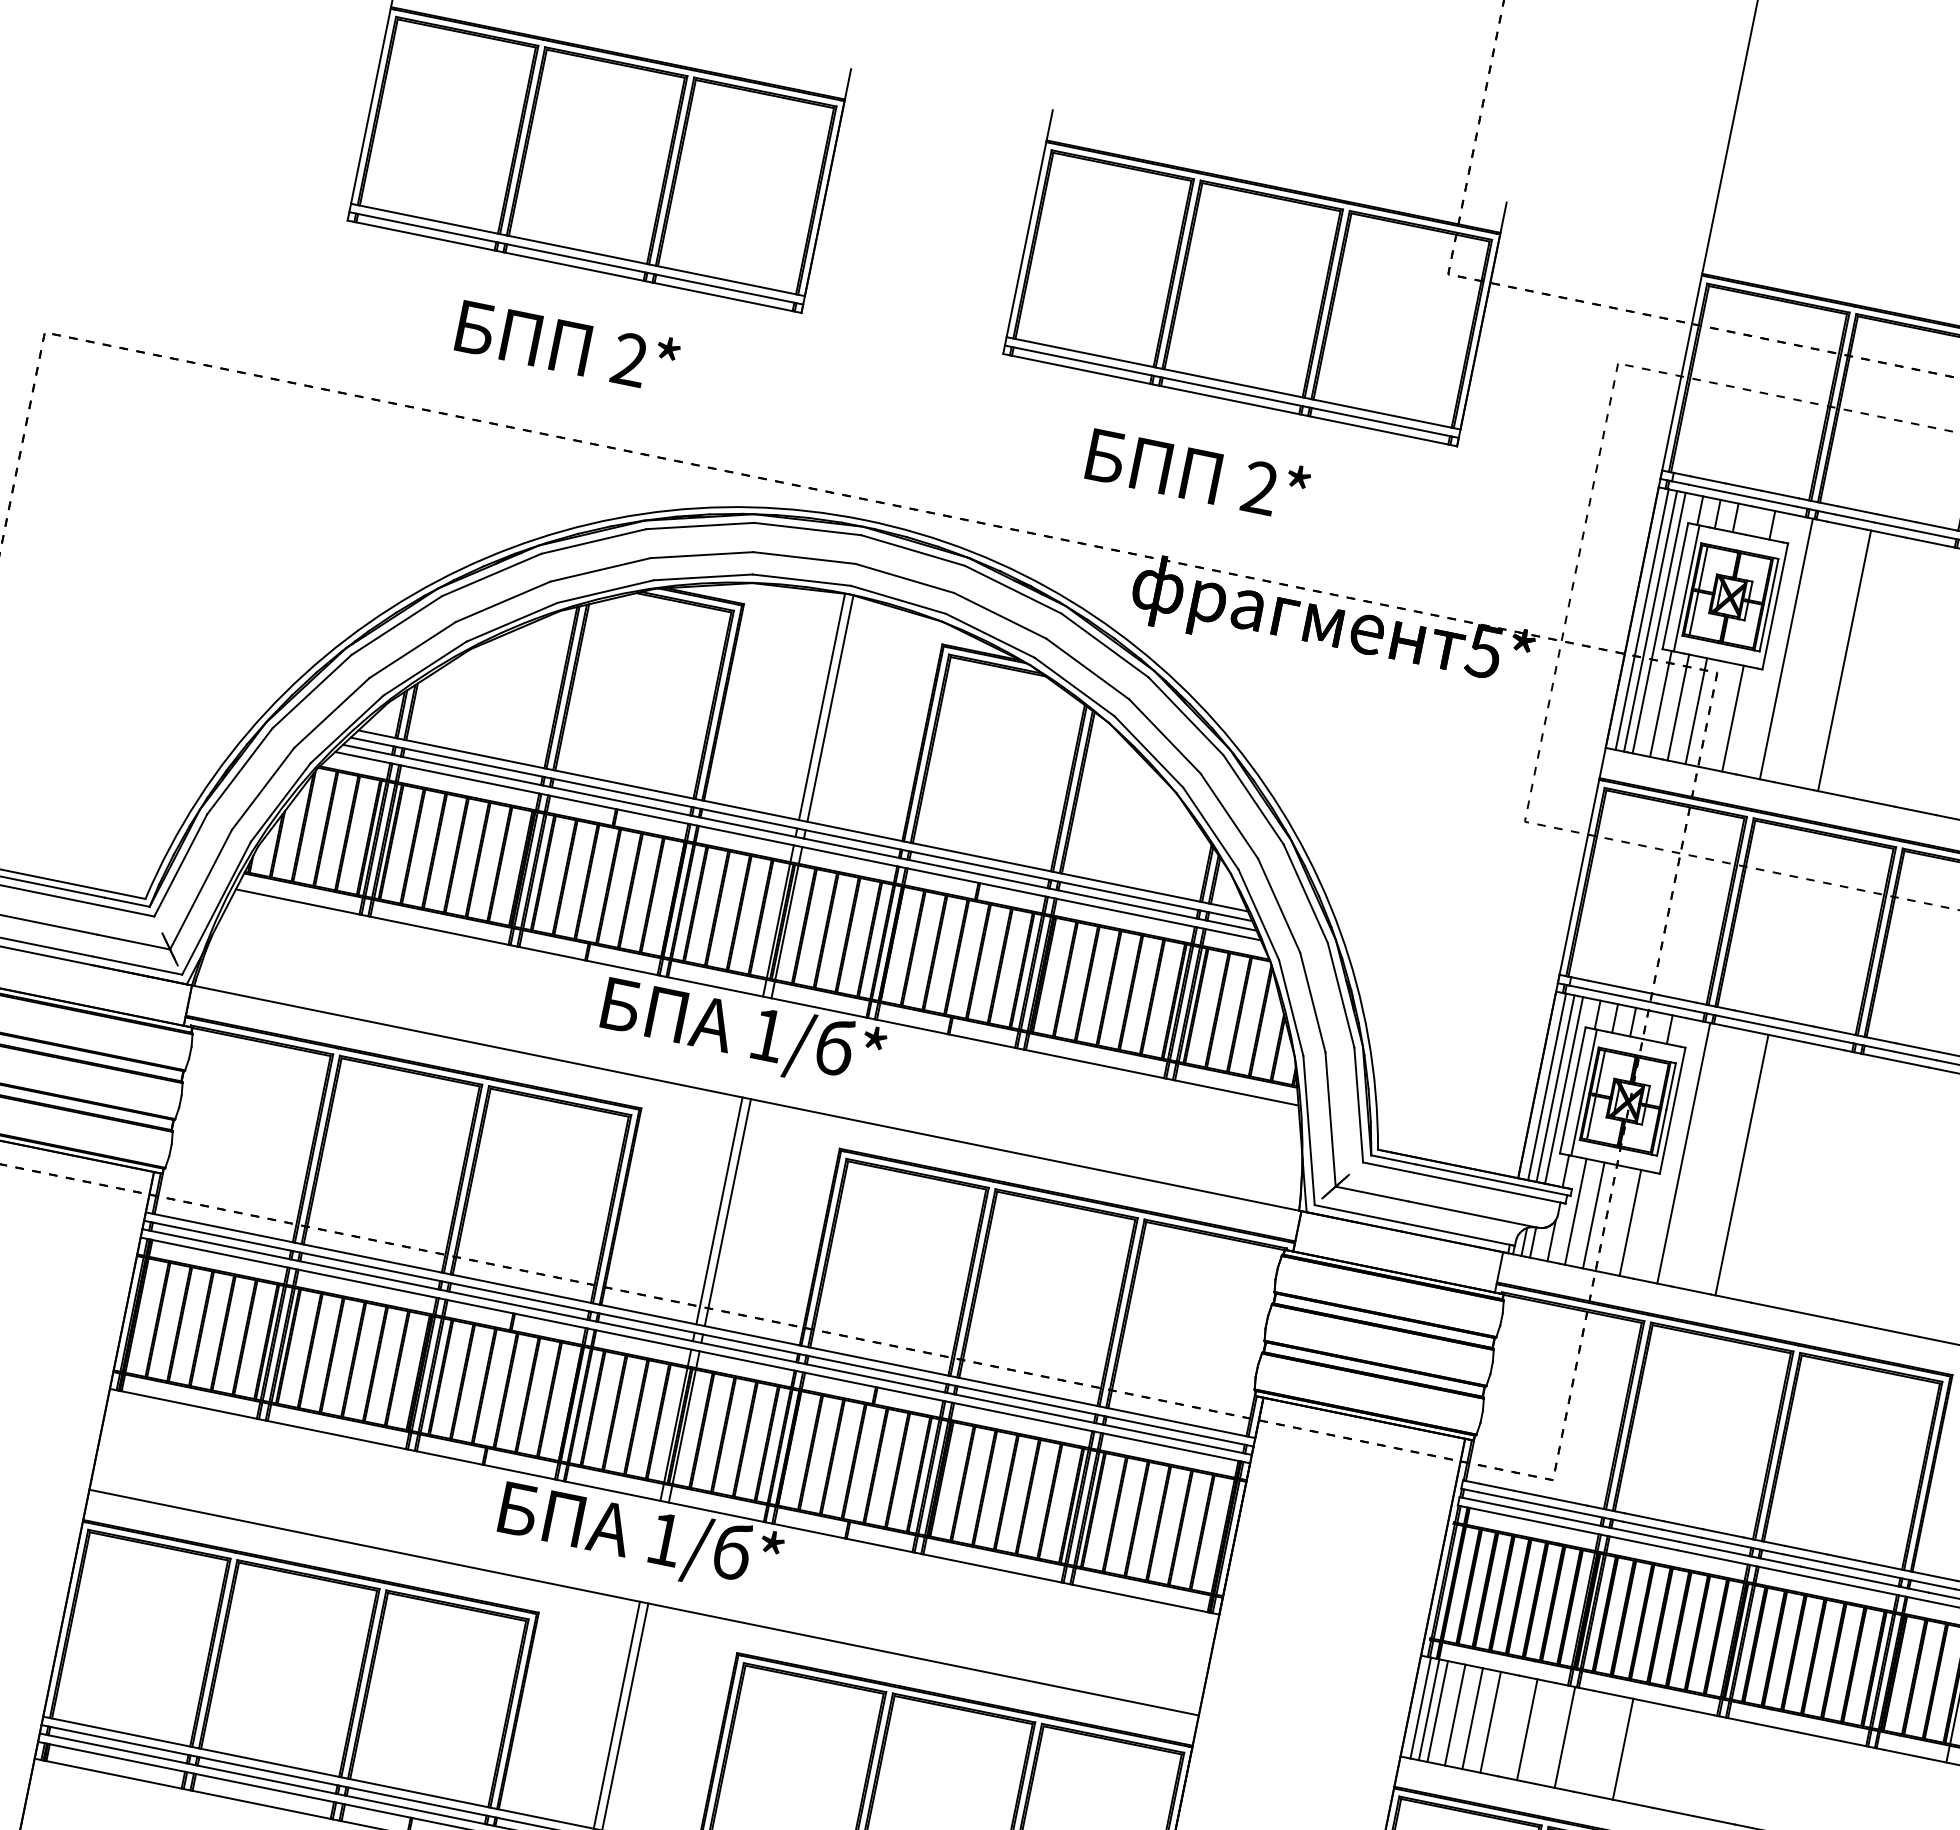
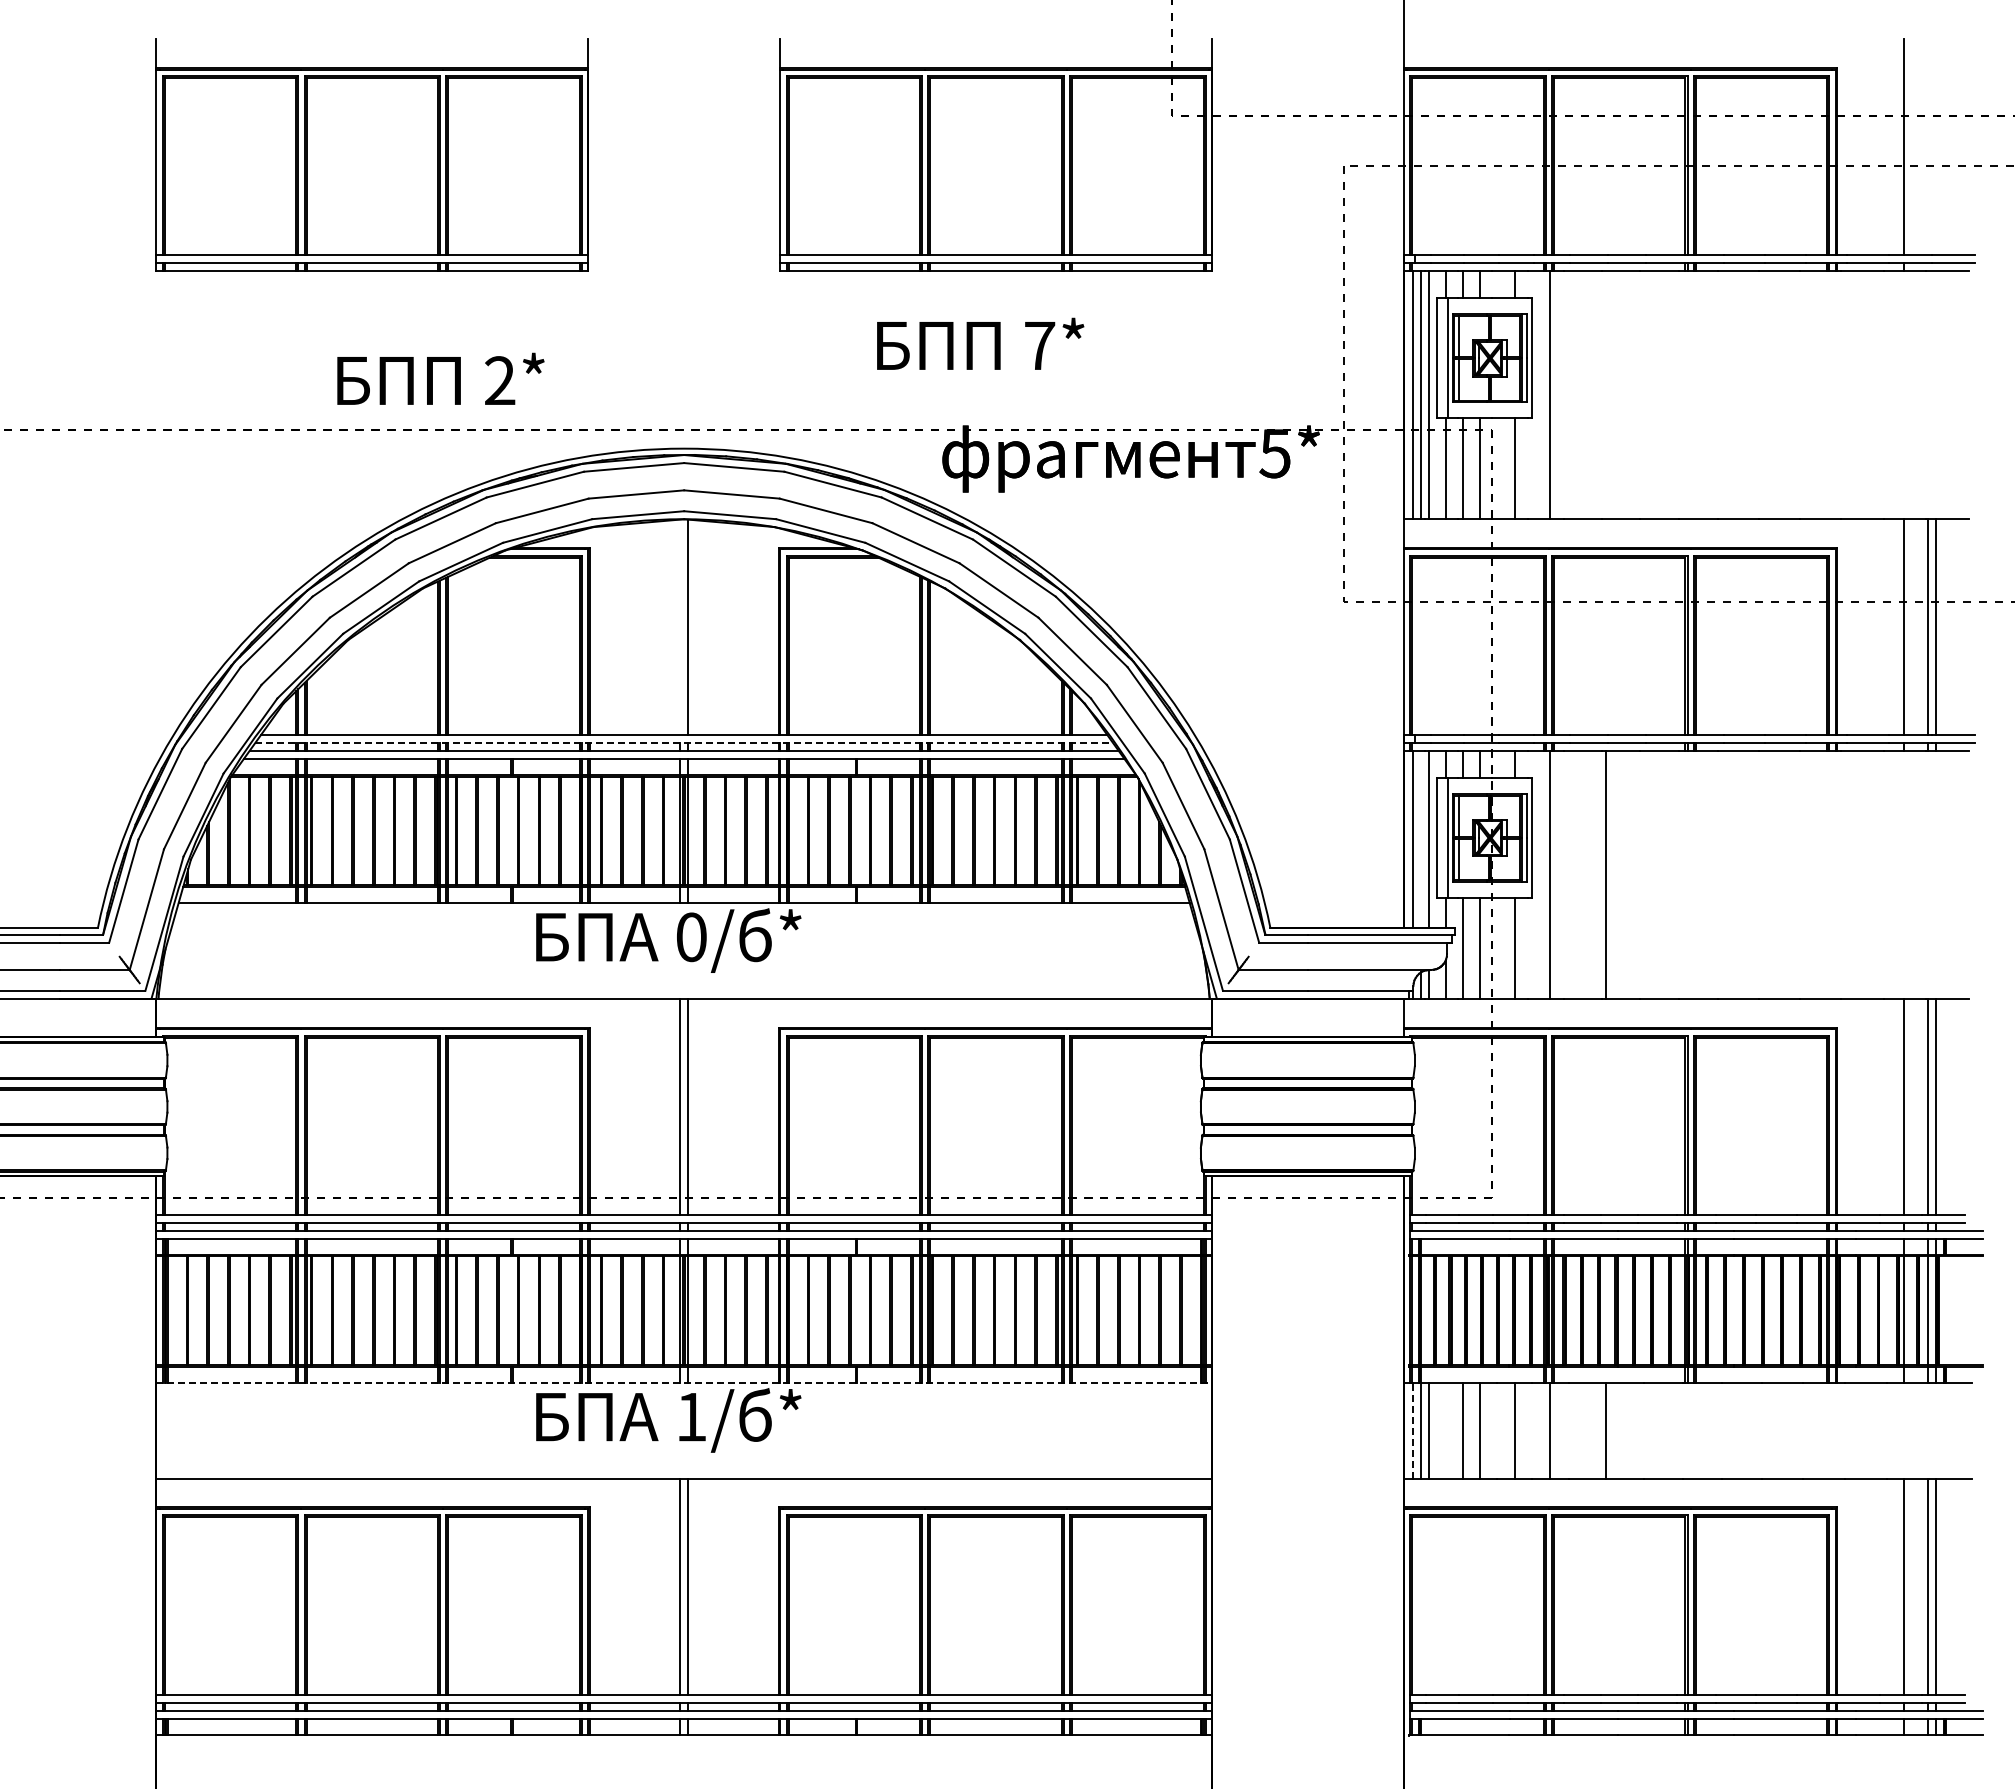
text: (567, 344) -> (440, 378), moved
text: (1259, 487) -> (1039, 345), 2* -> 7*
line: (1844, 661) -> (1605, 395), removed
line: (822, 706) -> (680, 626), removed
line: (801, 828) -> (684, 742), solid -> dashed
text: (767, 1035) -> (691, 937), 1/ -> 0/
line: (1555, 1088) -> (1421, 839), removed
line: (665, 1501) -> (684, 1382), solid -> dashed
line: (1420, 1707) -> (1413, 1430), solid -> dashed
line: (1455, 1715) -> (1446, 1430), removed

